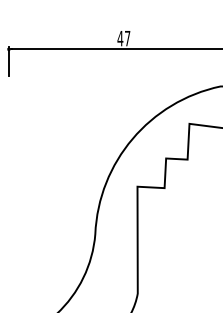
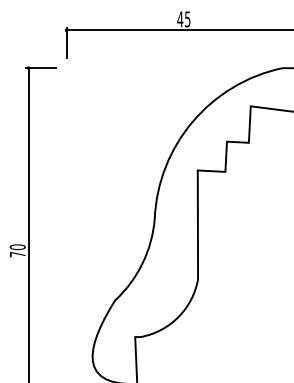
text: (127, 38) -> (187, 19), 47 -> 45

